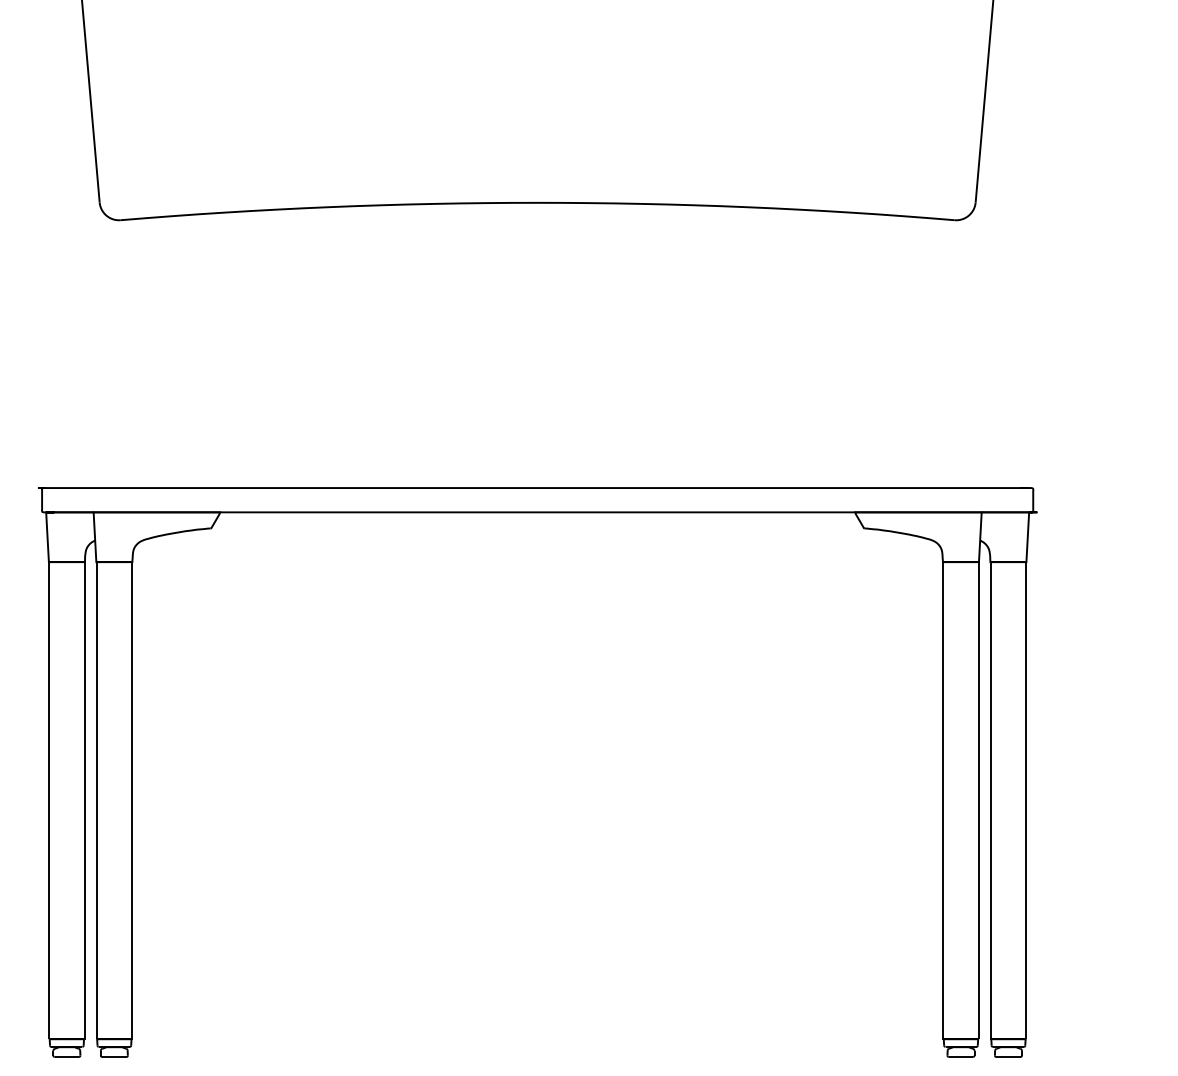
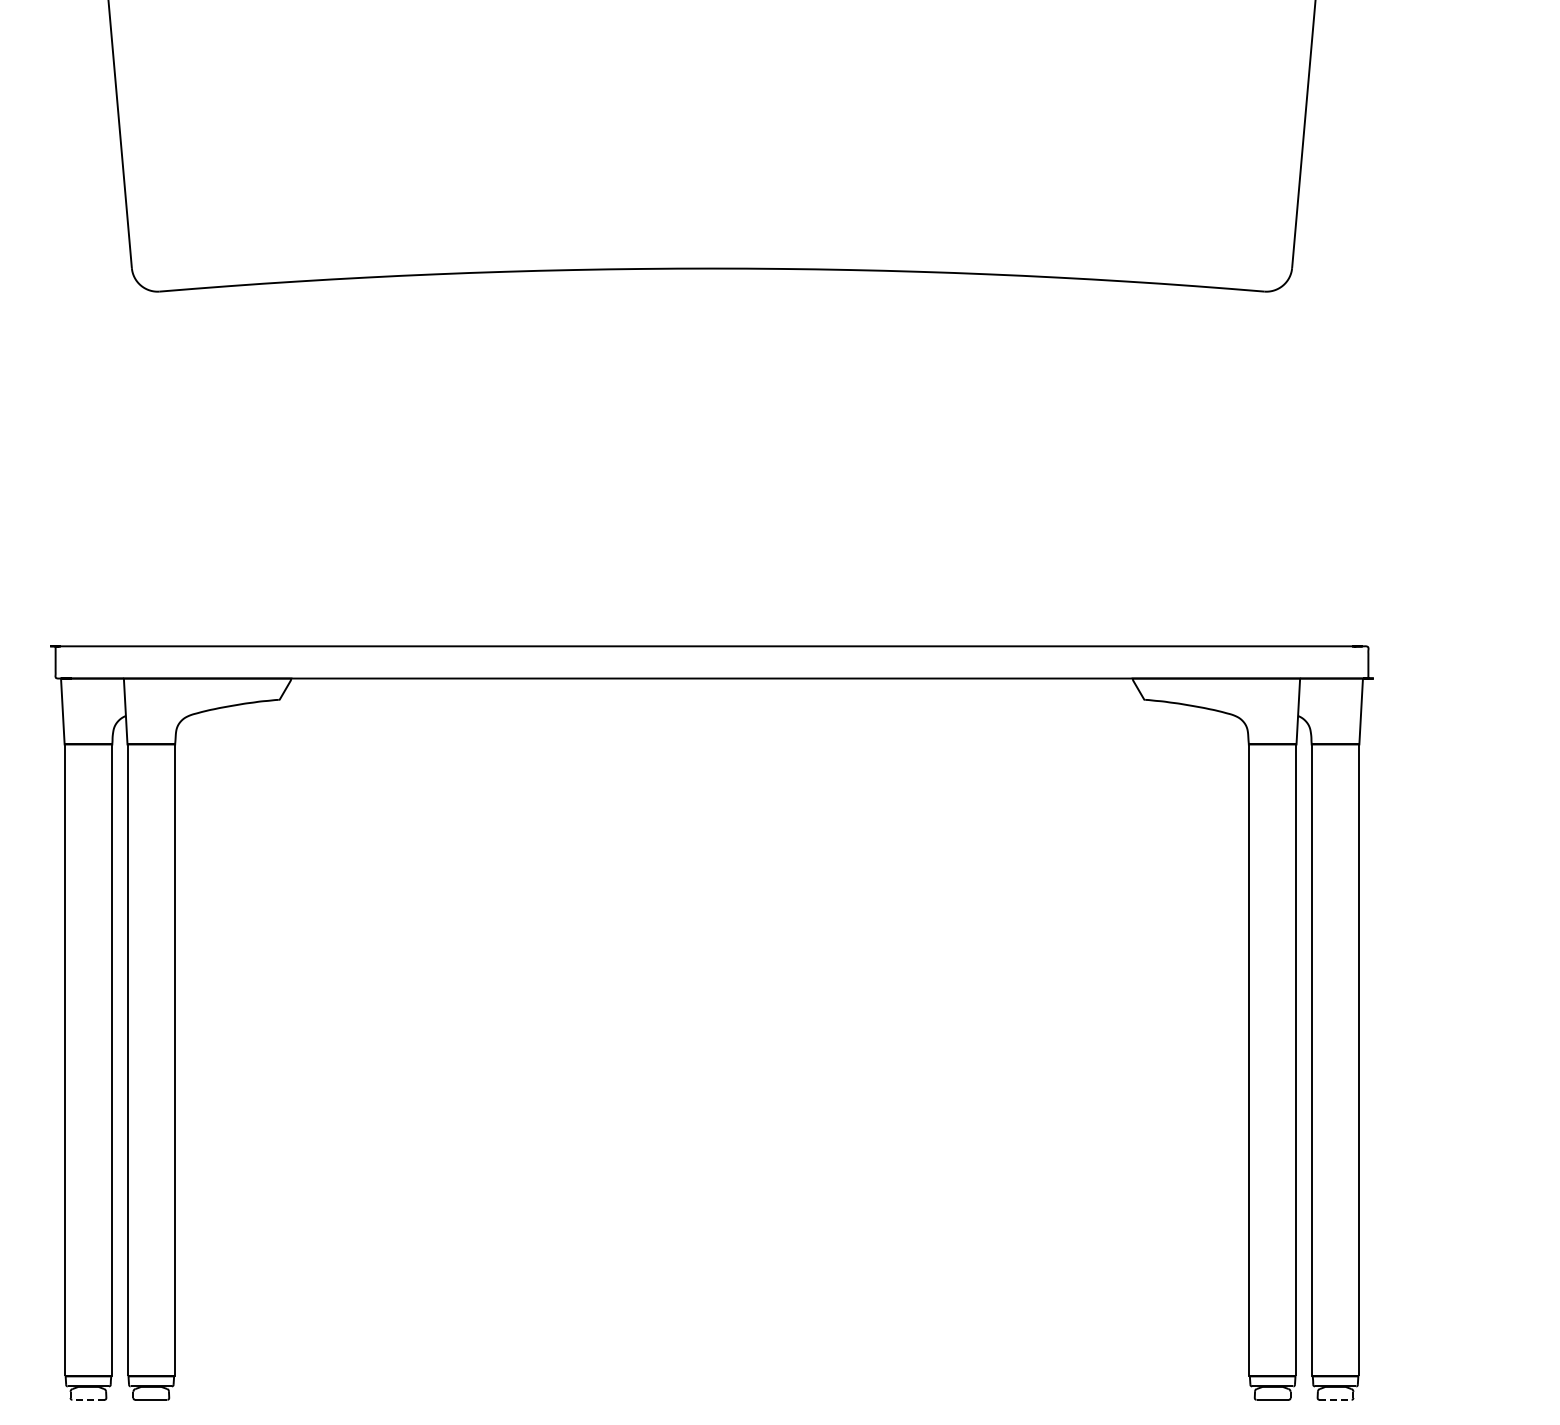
line: (66, 1056) -> (87, 1399), solid -> dashed
line: (1009, 1056) -> (1336, 1399), solid -> dashed

